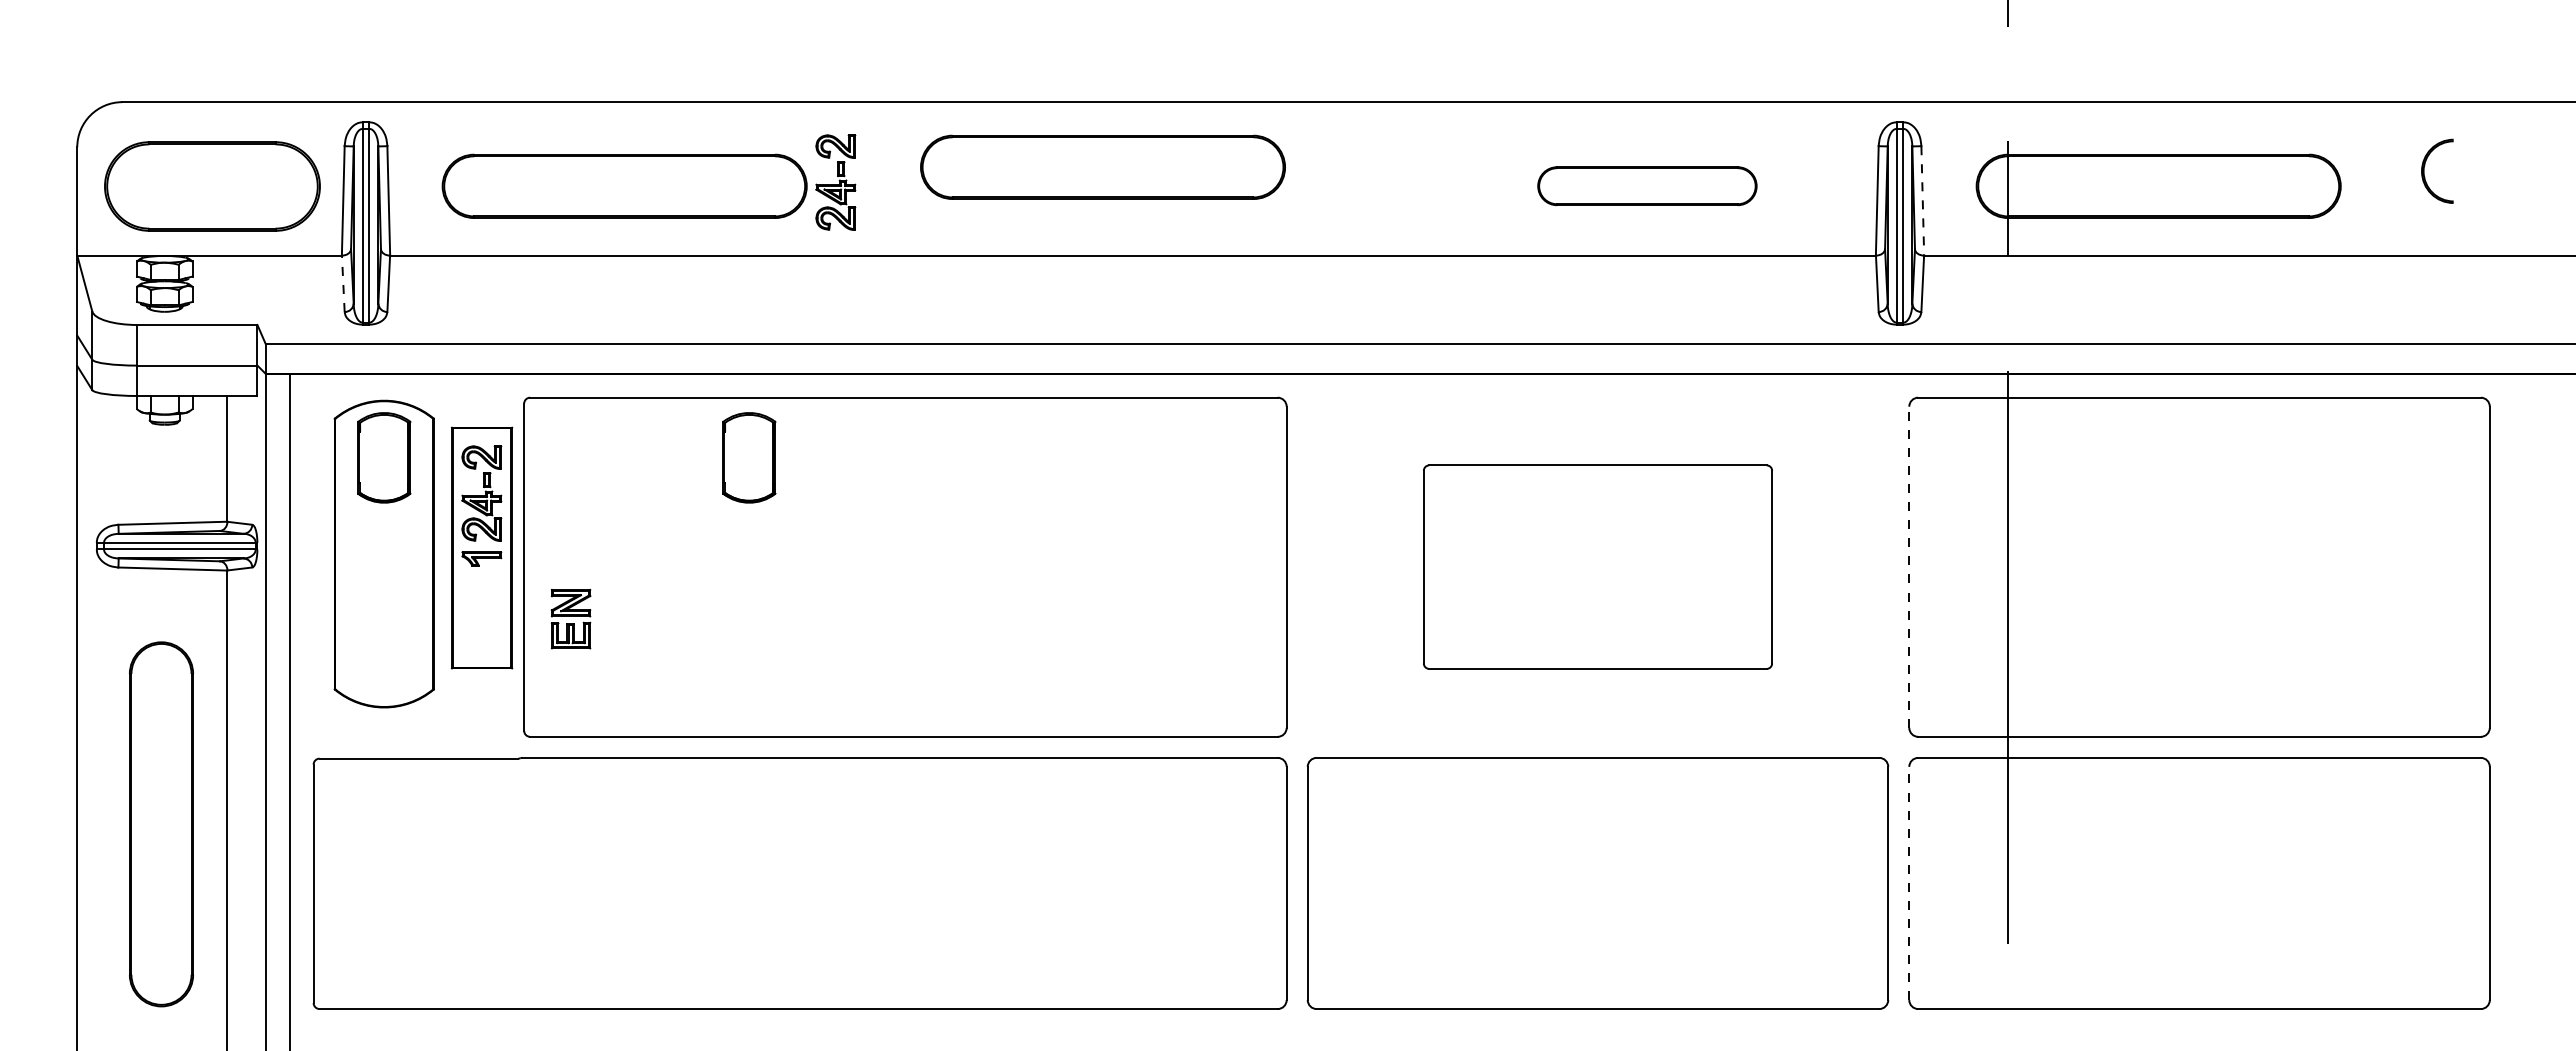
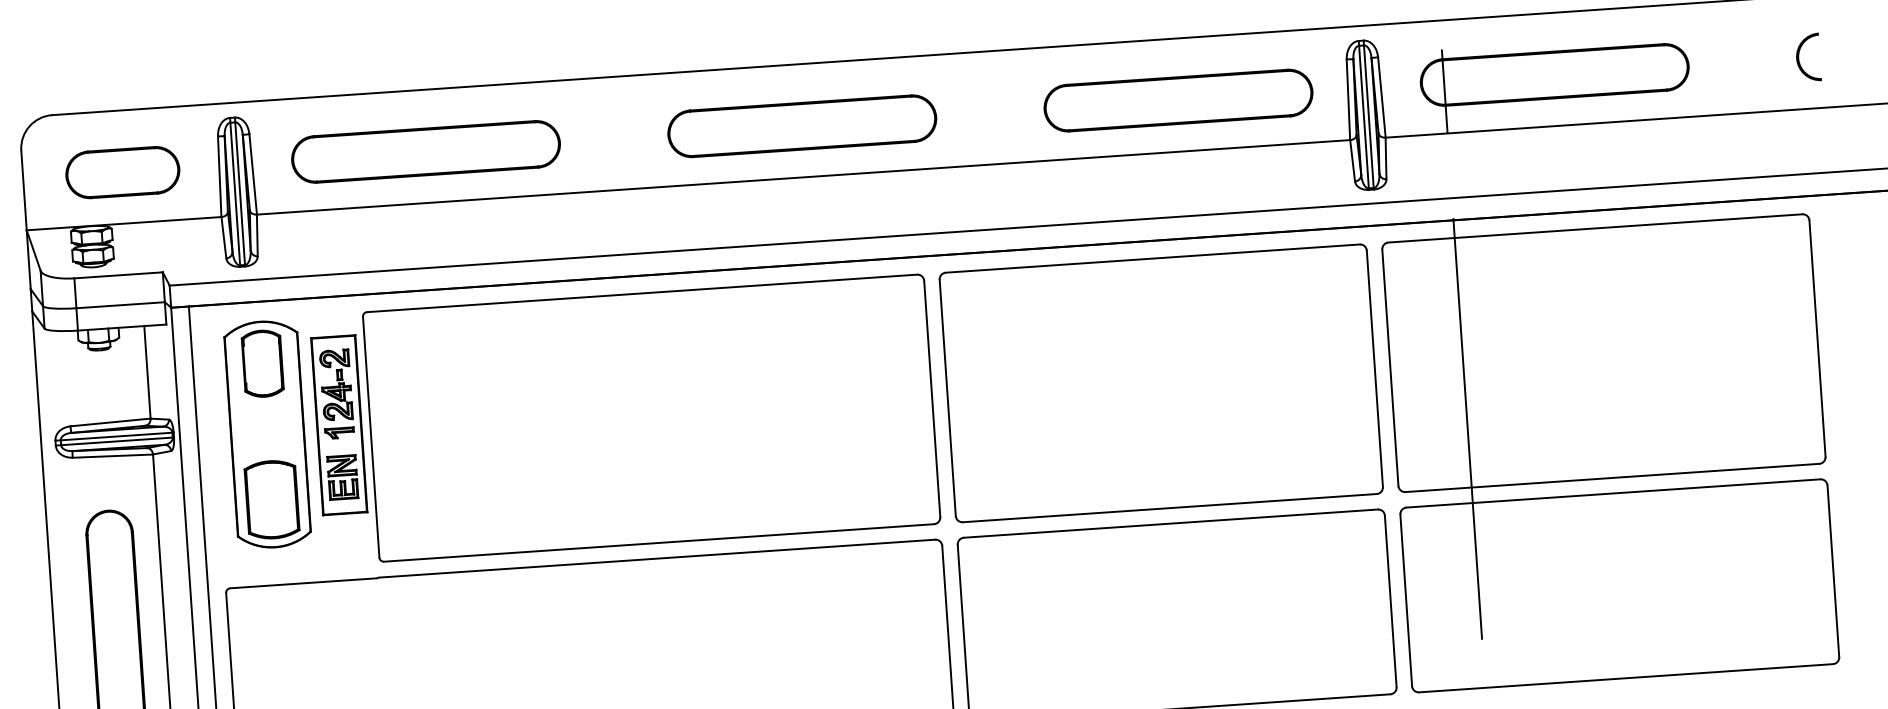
part: (2425, 165) -> (1799, 53), moved
part: (1102, 166) -> (801, 125), moved
part: (835, 182) -> (580, 138), removed
part: (212, 185) -> (122, 171), size x0.71
part: (1647, 185) -> (1178, 99), size x1.67
line: (1922, 200) -> (1381, 97), dashed -> solid
line: (343, 283) -> (224, 237), dashed -> solid
part: (749, 457) -> (531, 345), removed
part: (1597, 566) -> (1160, 382), size x1.67
line: (1909, 567) -> (1390, 367), dashed -> solid
part: (570, 618) -> (342, 477), moved
part: (384, 642) -> (272, 499), added
line: (1909, 883) -> (1406, 600), dashed -> solid

